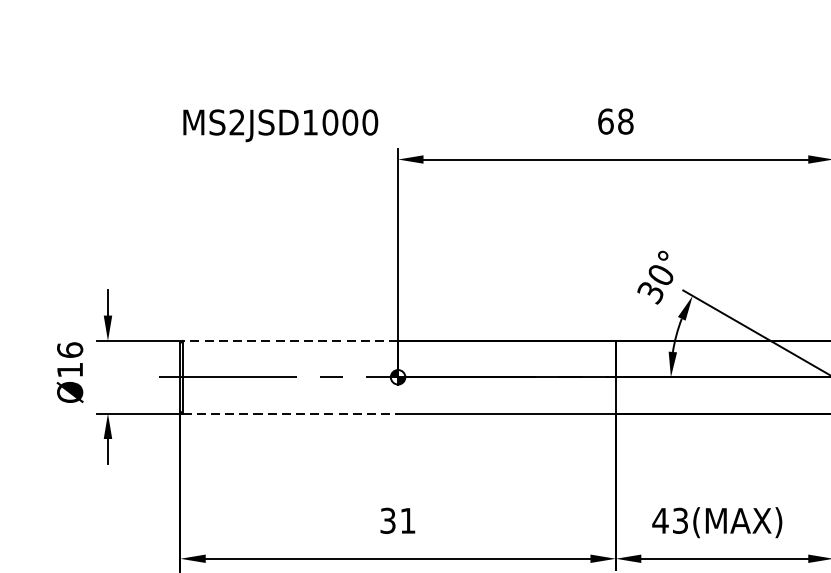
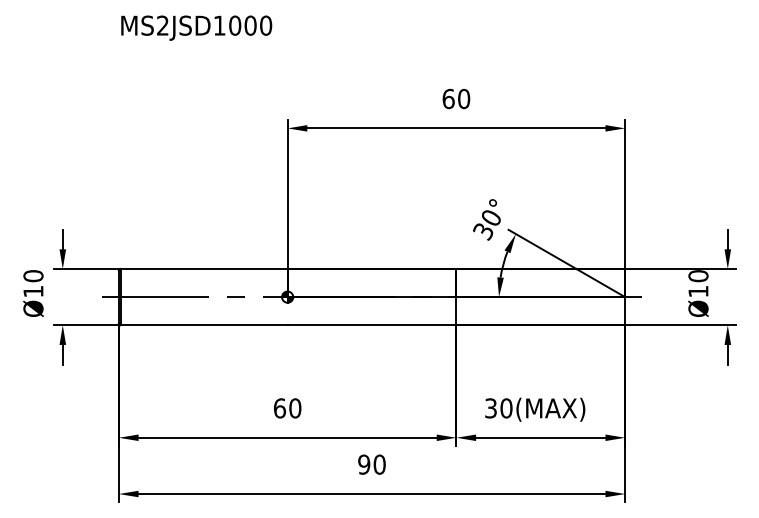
text: (626, 120) -> (464, 98), 68 -> 60
text: (280, 124) -> (196, 27), moved
line: (290, 341) -> (204, 269), dashed -> solid
text: (70, 350) -> (33, 276), Ø16 -> Ø10
line: (290, 413) -> (204, 325), dashed -> solid
text: (397, 520) -> (287, 408), 31 -> 60
text: (670, 520) -> (498, 408), 43(MAX) -> 30(MAX)

